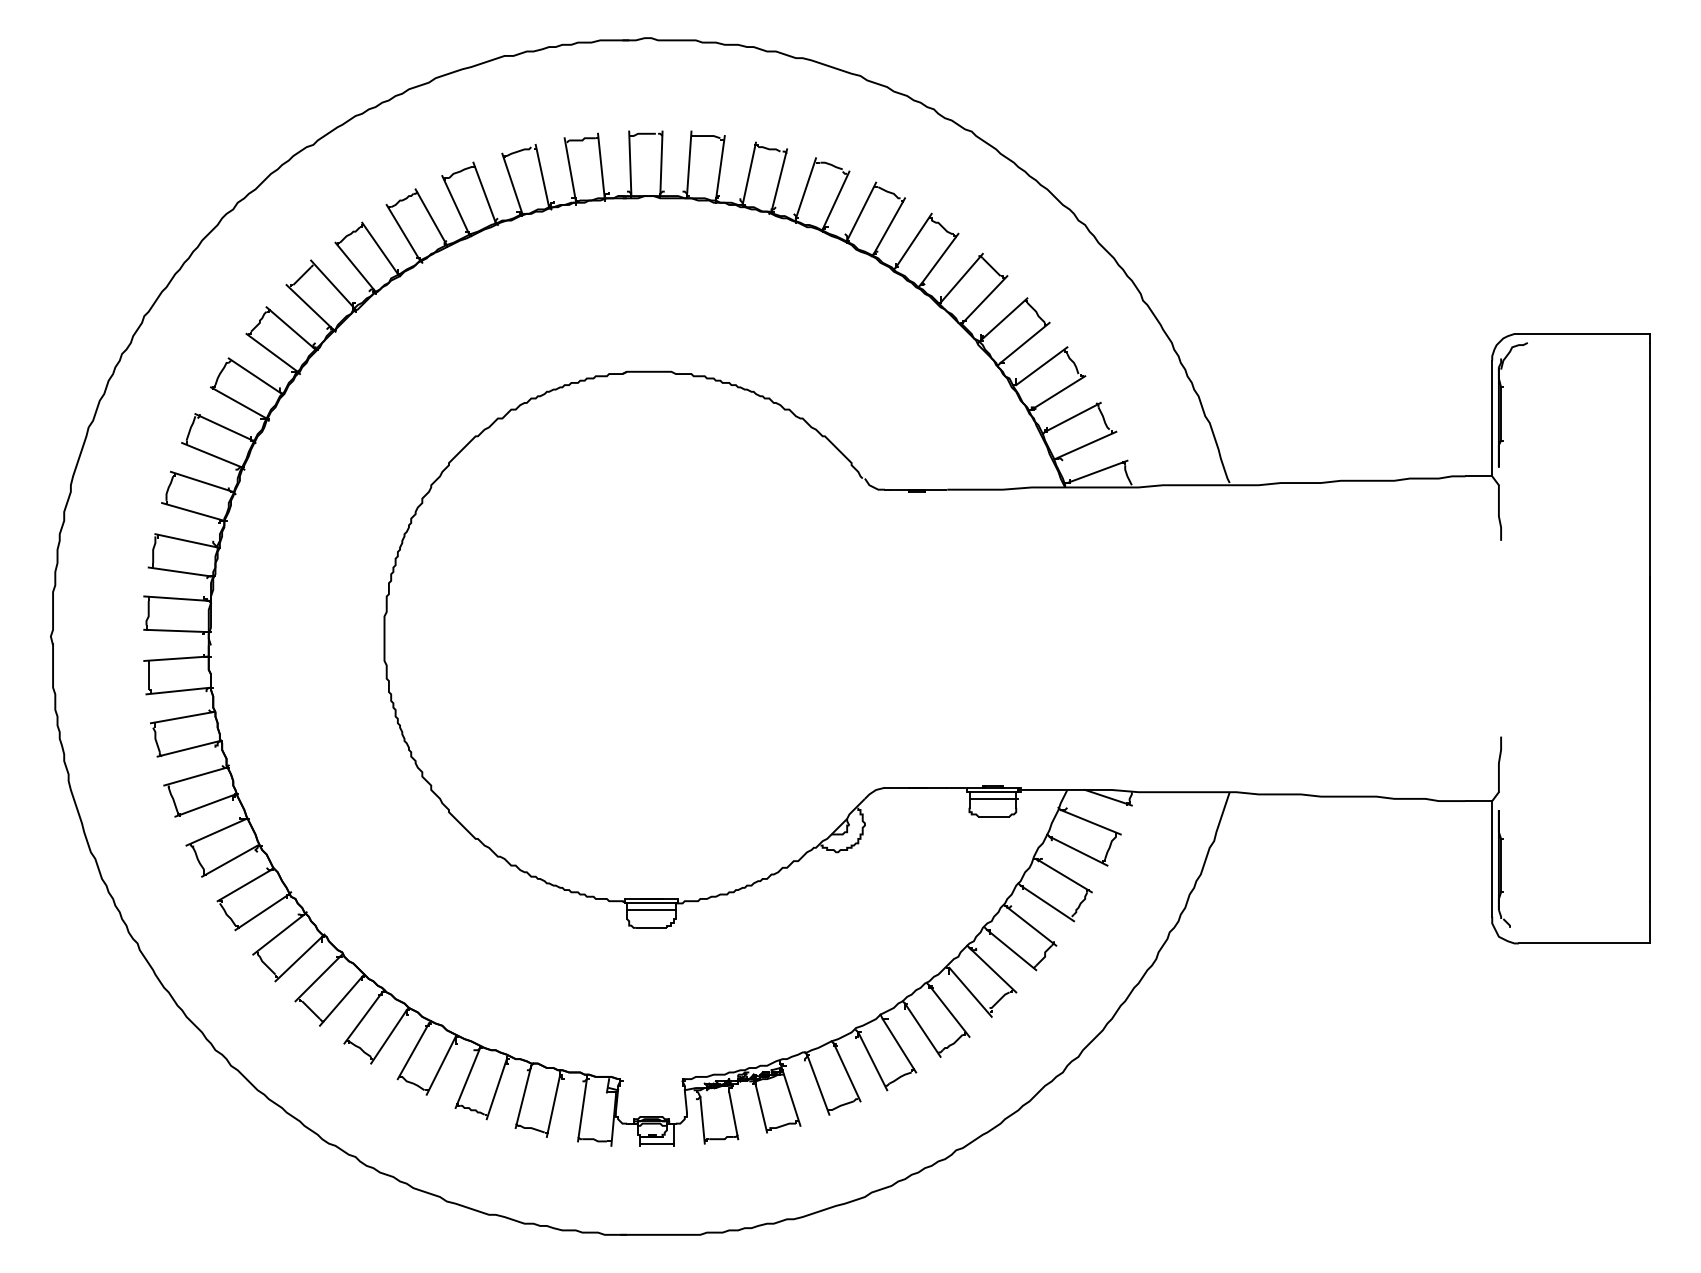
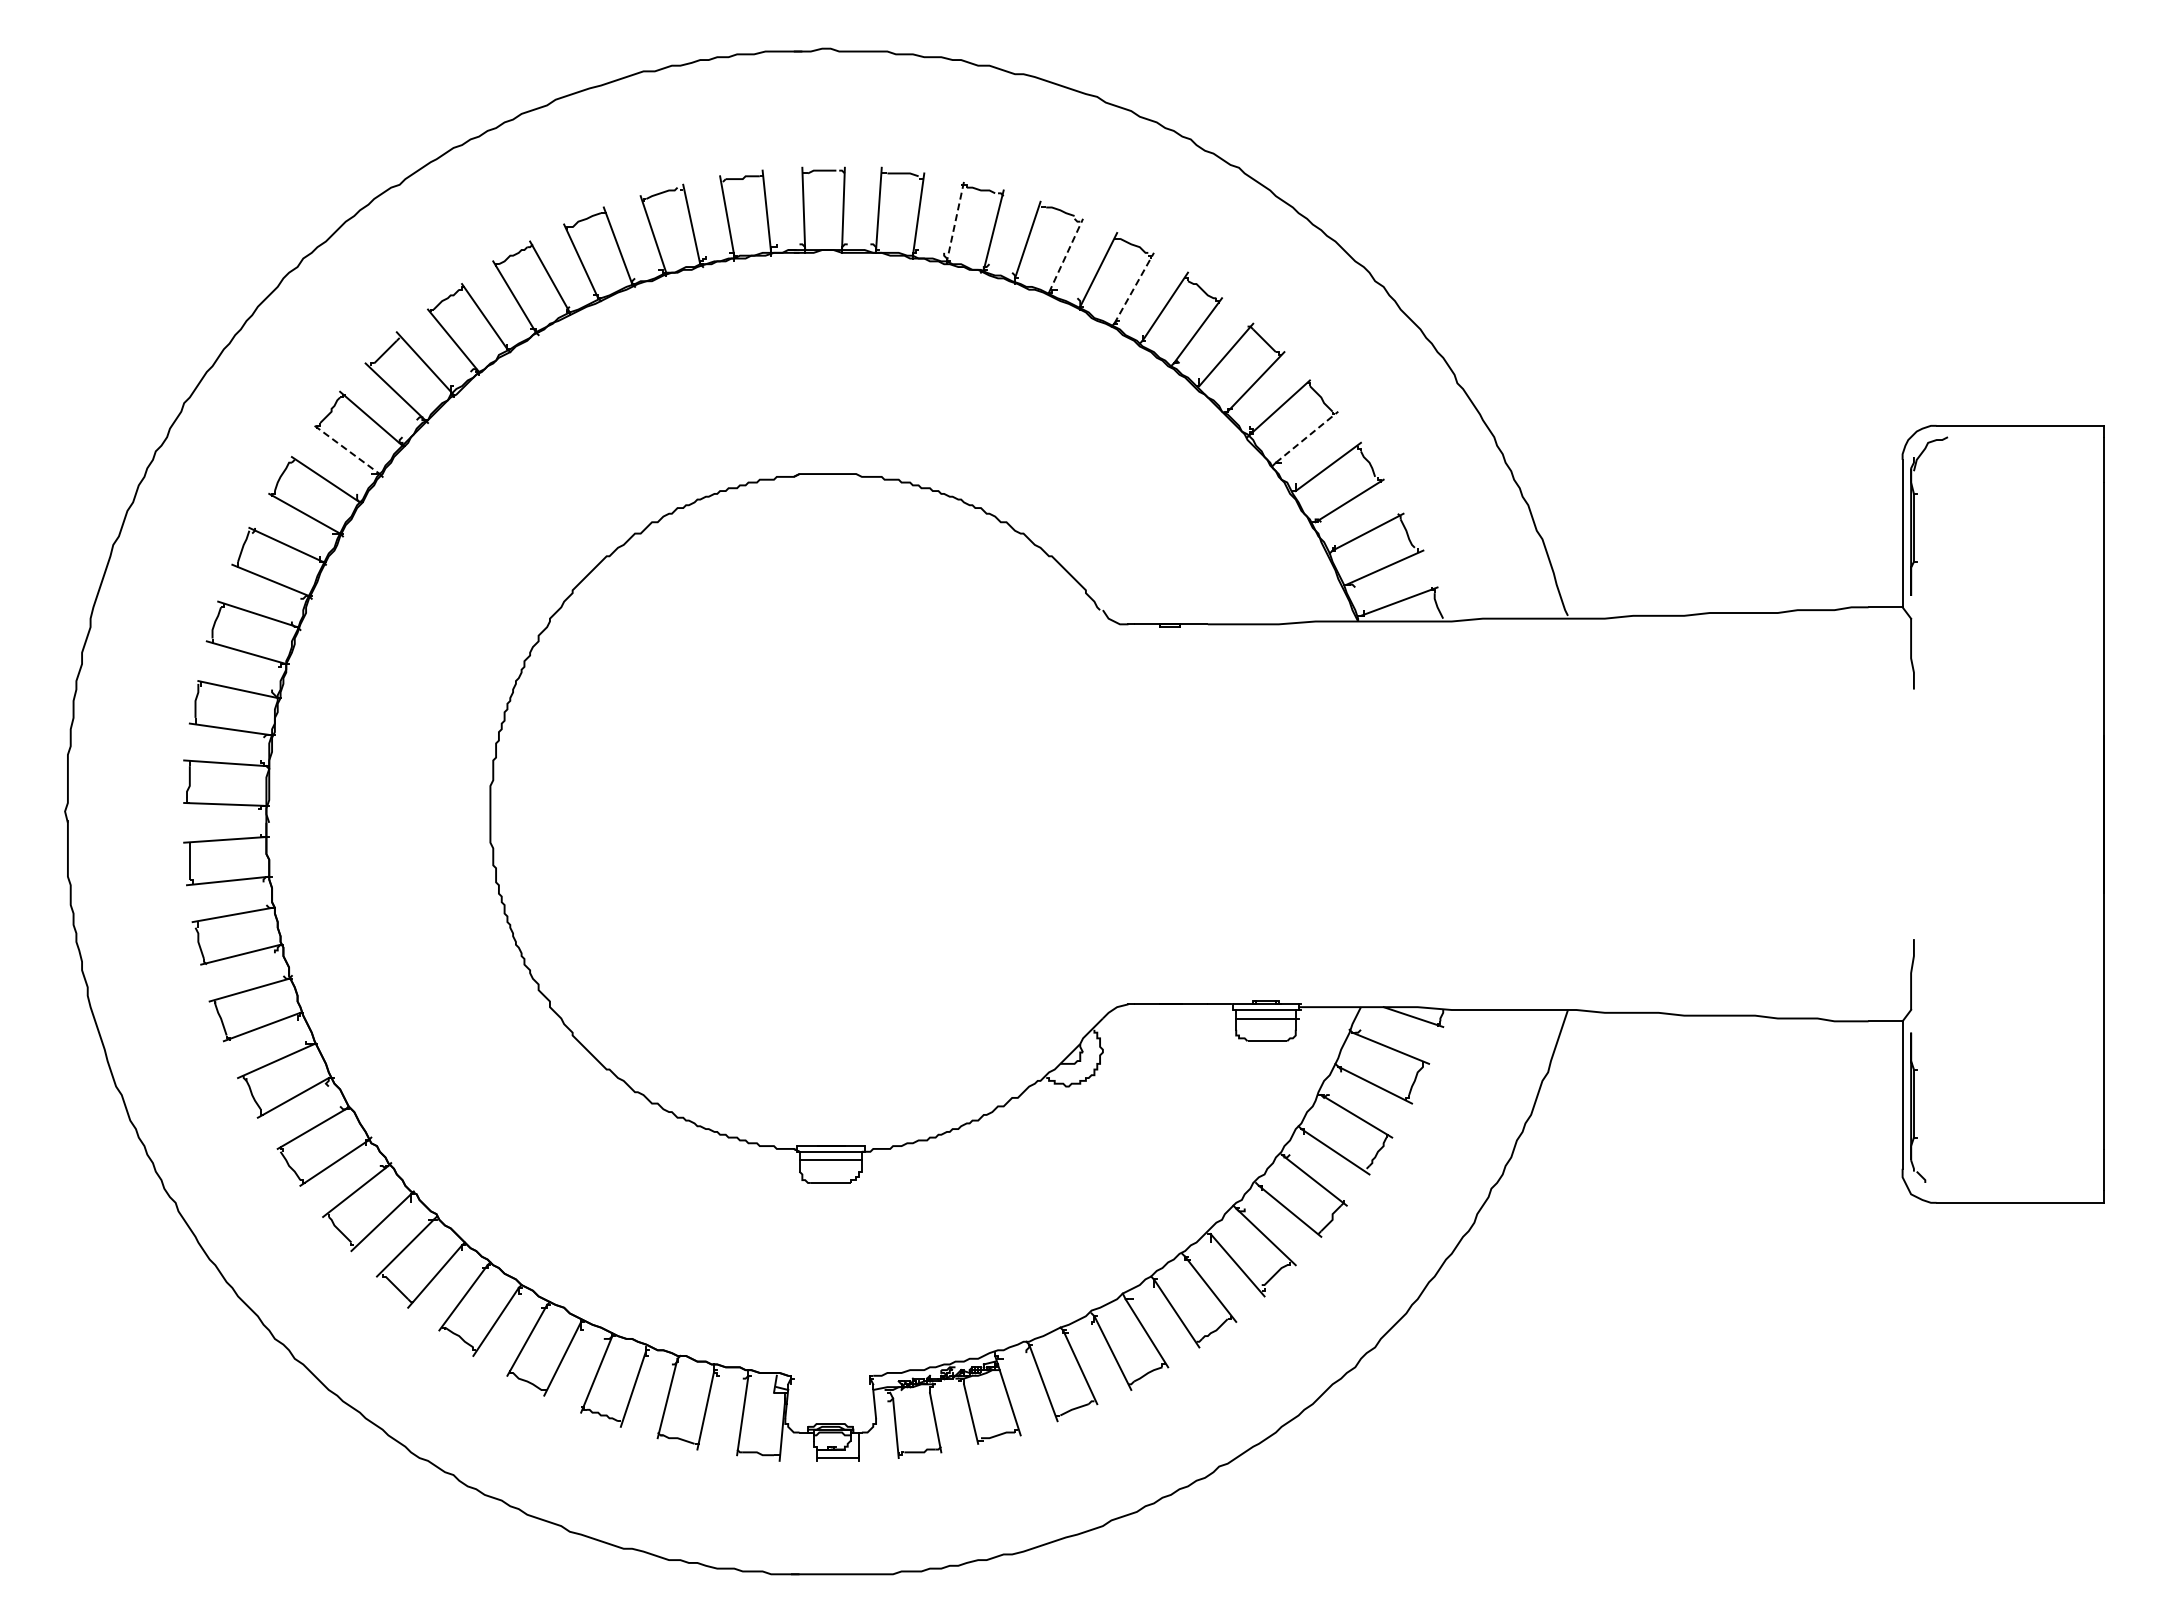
line: (749, 173) -> (955, 221), solid -> dashed
line: (836, 200) -> (1066, 255), solid -> dashed
line: (889, 226) -> (1134, 288), solid -> dashed
line: (1025, 342) -> (1307, 436), solid -> dashed
line: (272, 352) -> (347, 449), solid -> dashed

